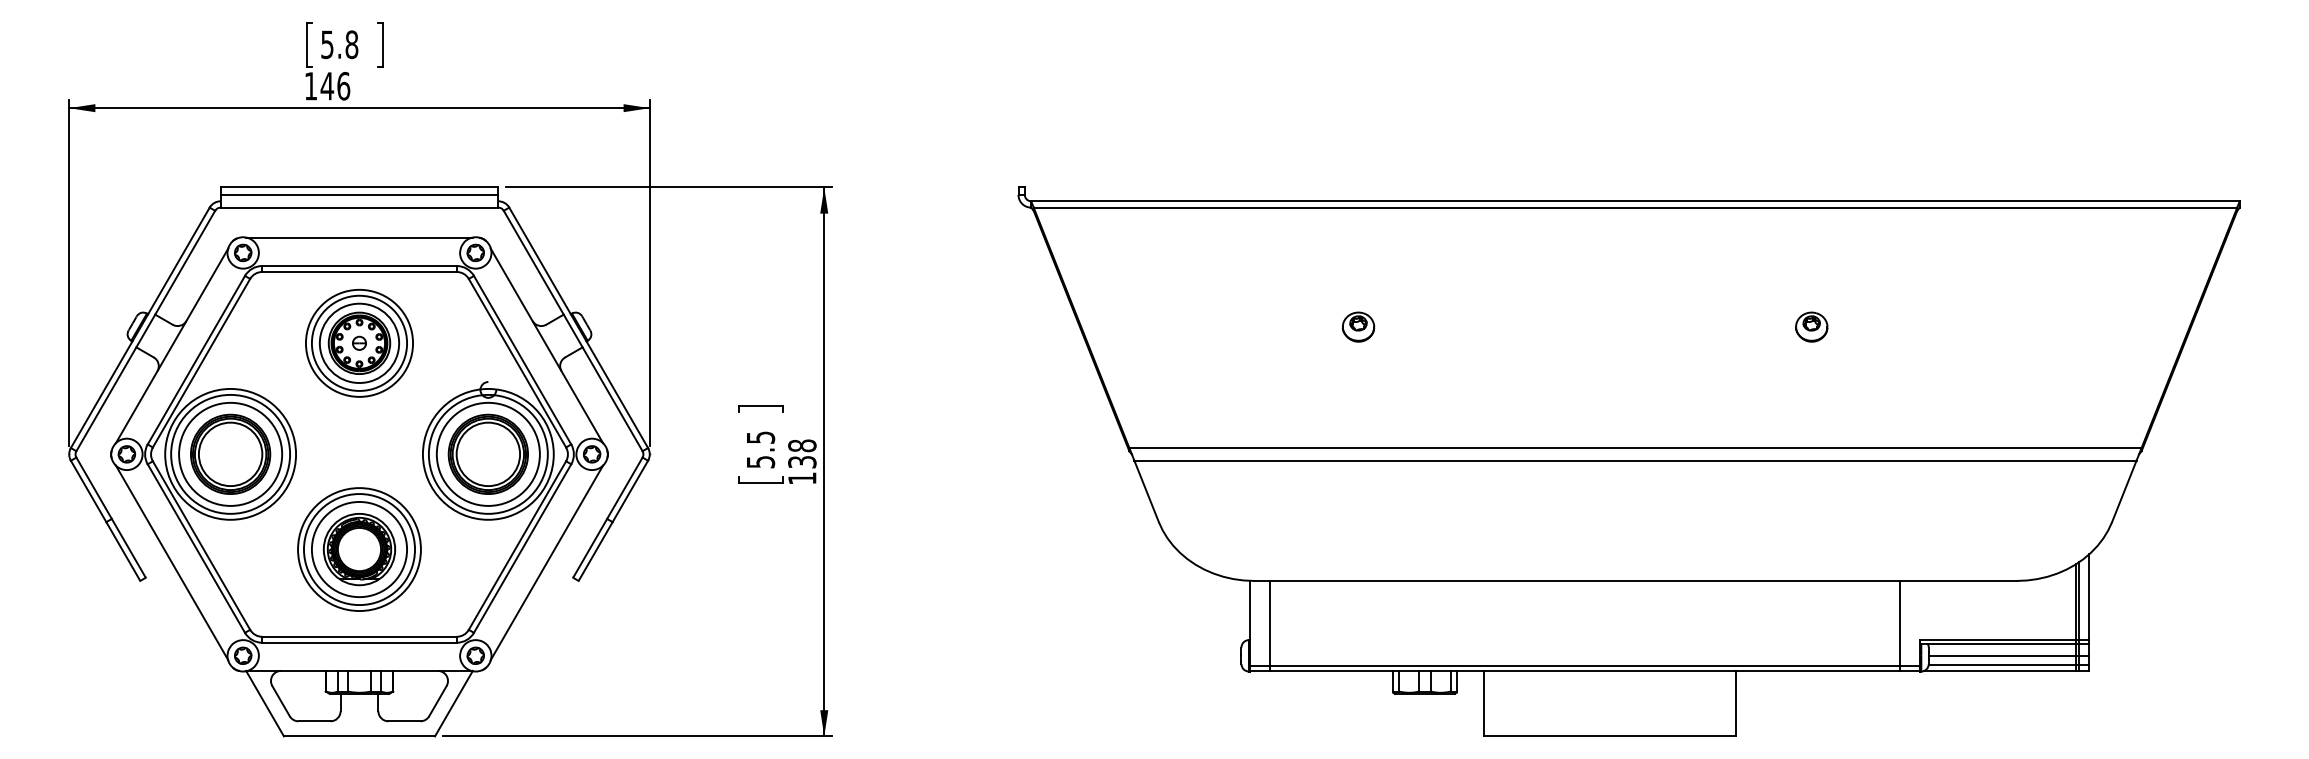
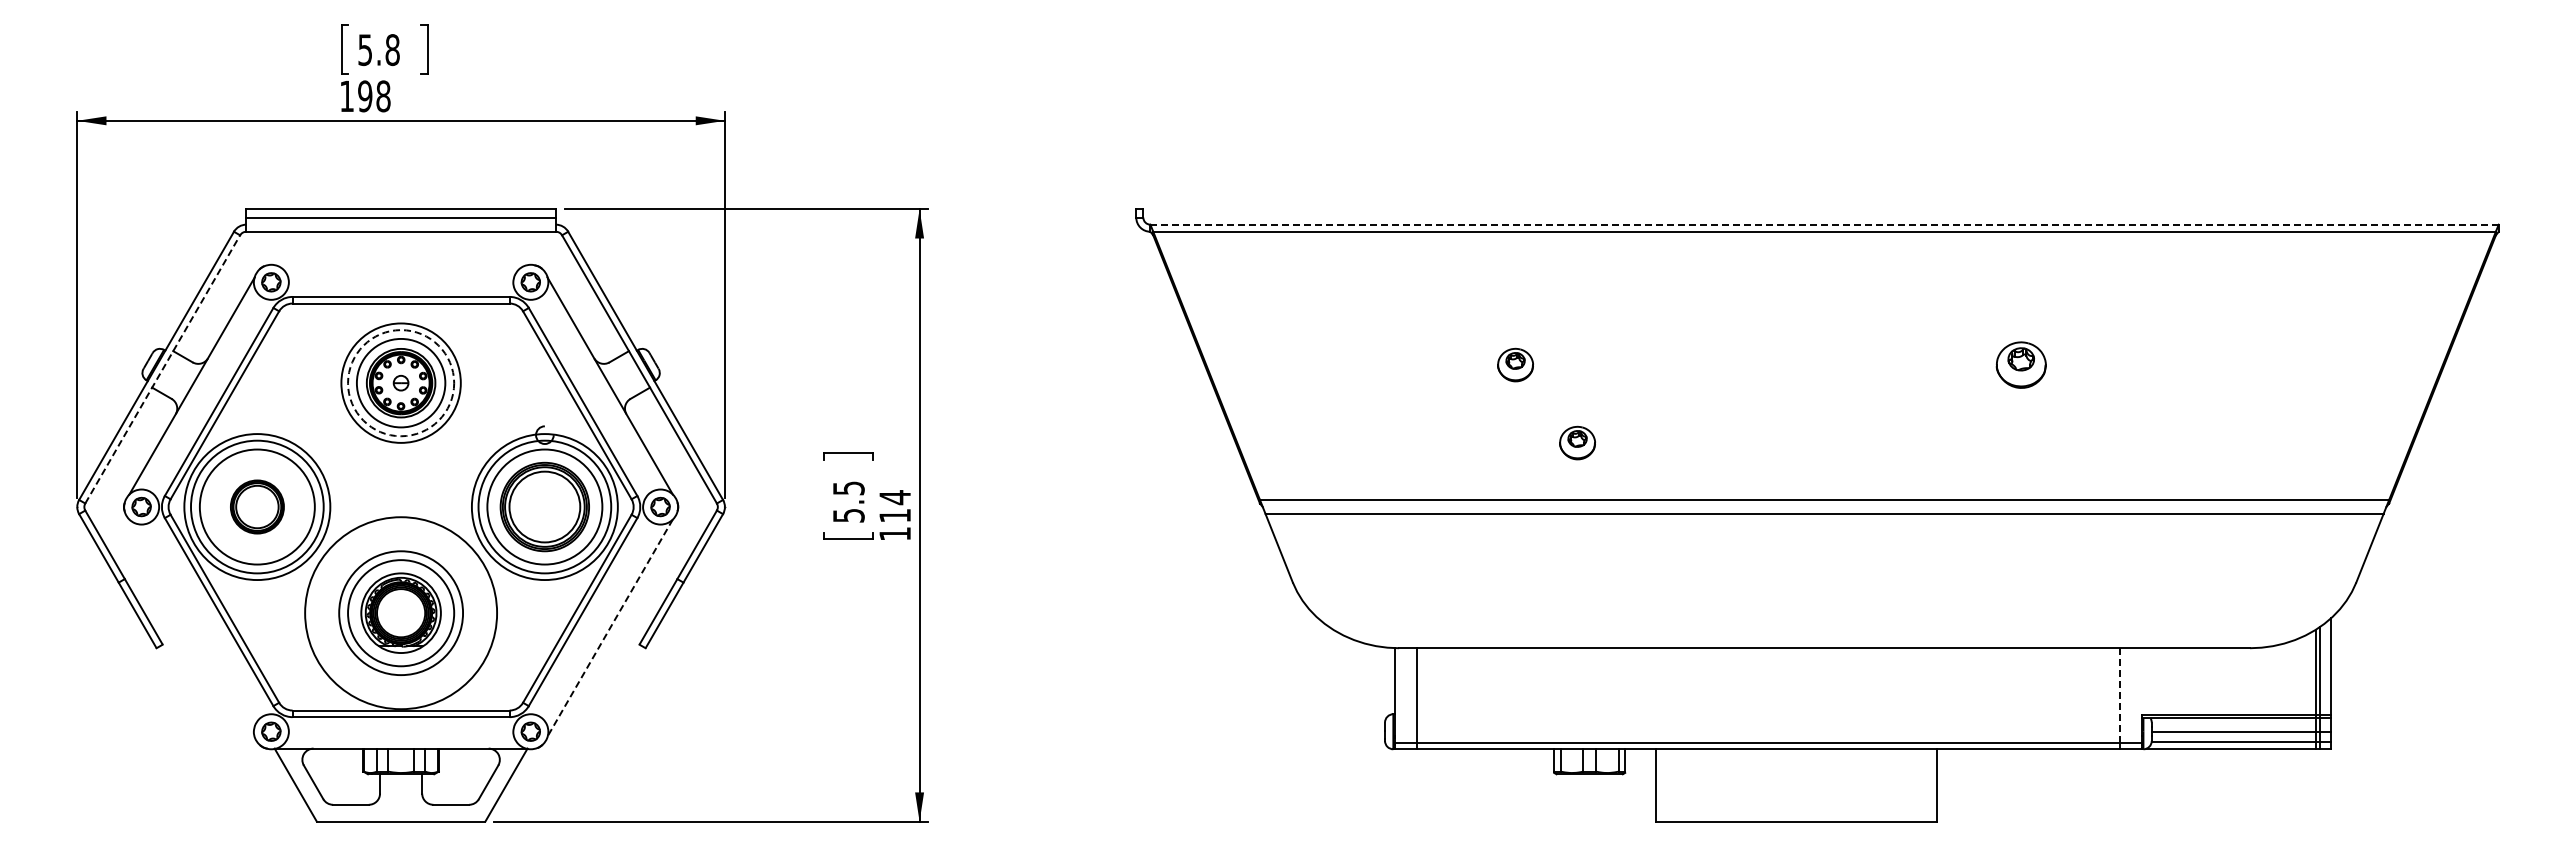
text: (334, 86) -> (373, 96), 146 -> 198
line: (1636, 201) -> (1825, 224), solid -> dashed
line: (358, 237) -> (400, 265), removed
part: (1811, 326) -> (2020, 364), size x1.4
line: (145, 331) -> (162, 369), solid -> dashed
circle: (359, 343) -> (401, 383), solid -> dashed
part: (1414, 396) -> (1577, 442), added
part: (230, 453) -> (257, 506), size x0.6
text: (802, 453) -> (895, 506), 138 -> 114
circle: (358, 548) -> (400, 612), size x1.4
line: (171, 562) -> (191, 627), removed
line: (546, 563) -> (609, 628), solid -> dashed
line: (1899, 623) -> (2119, 695), solid -> dashed

